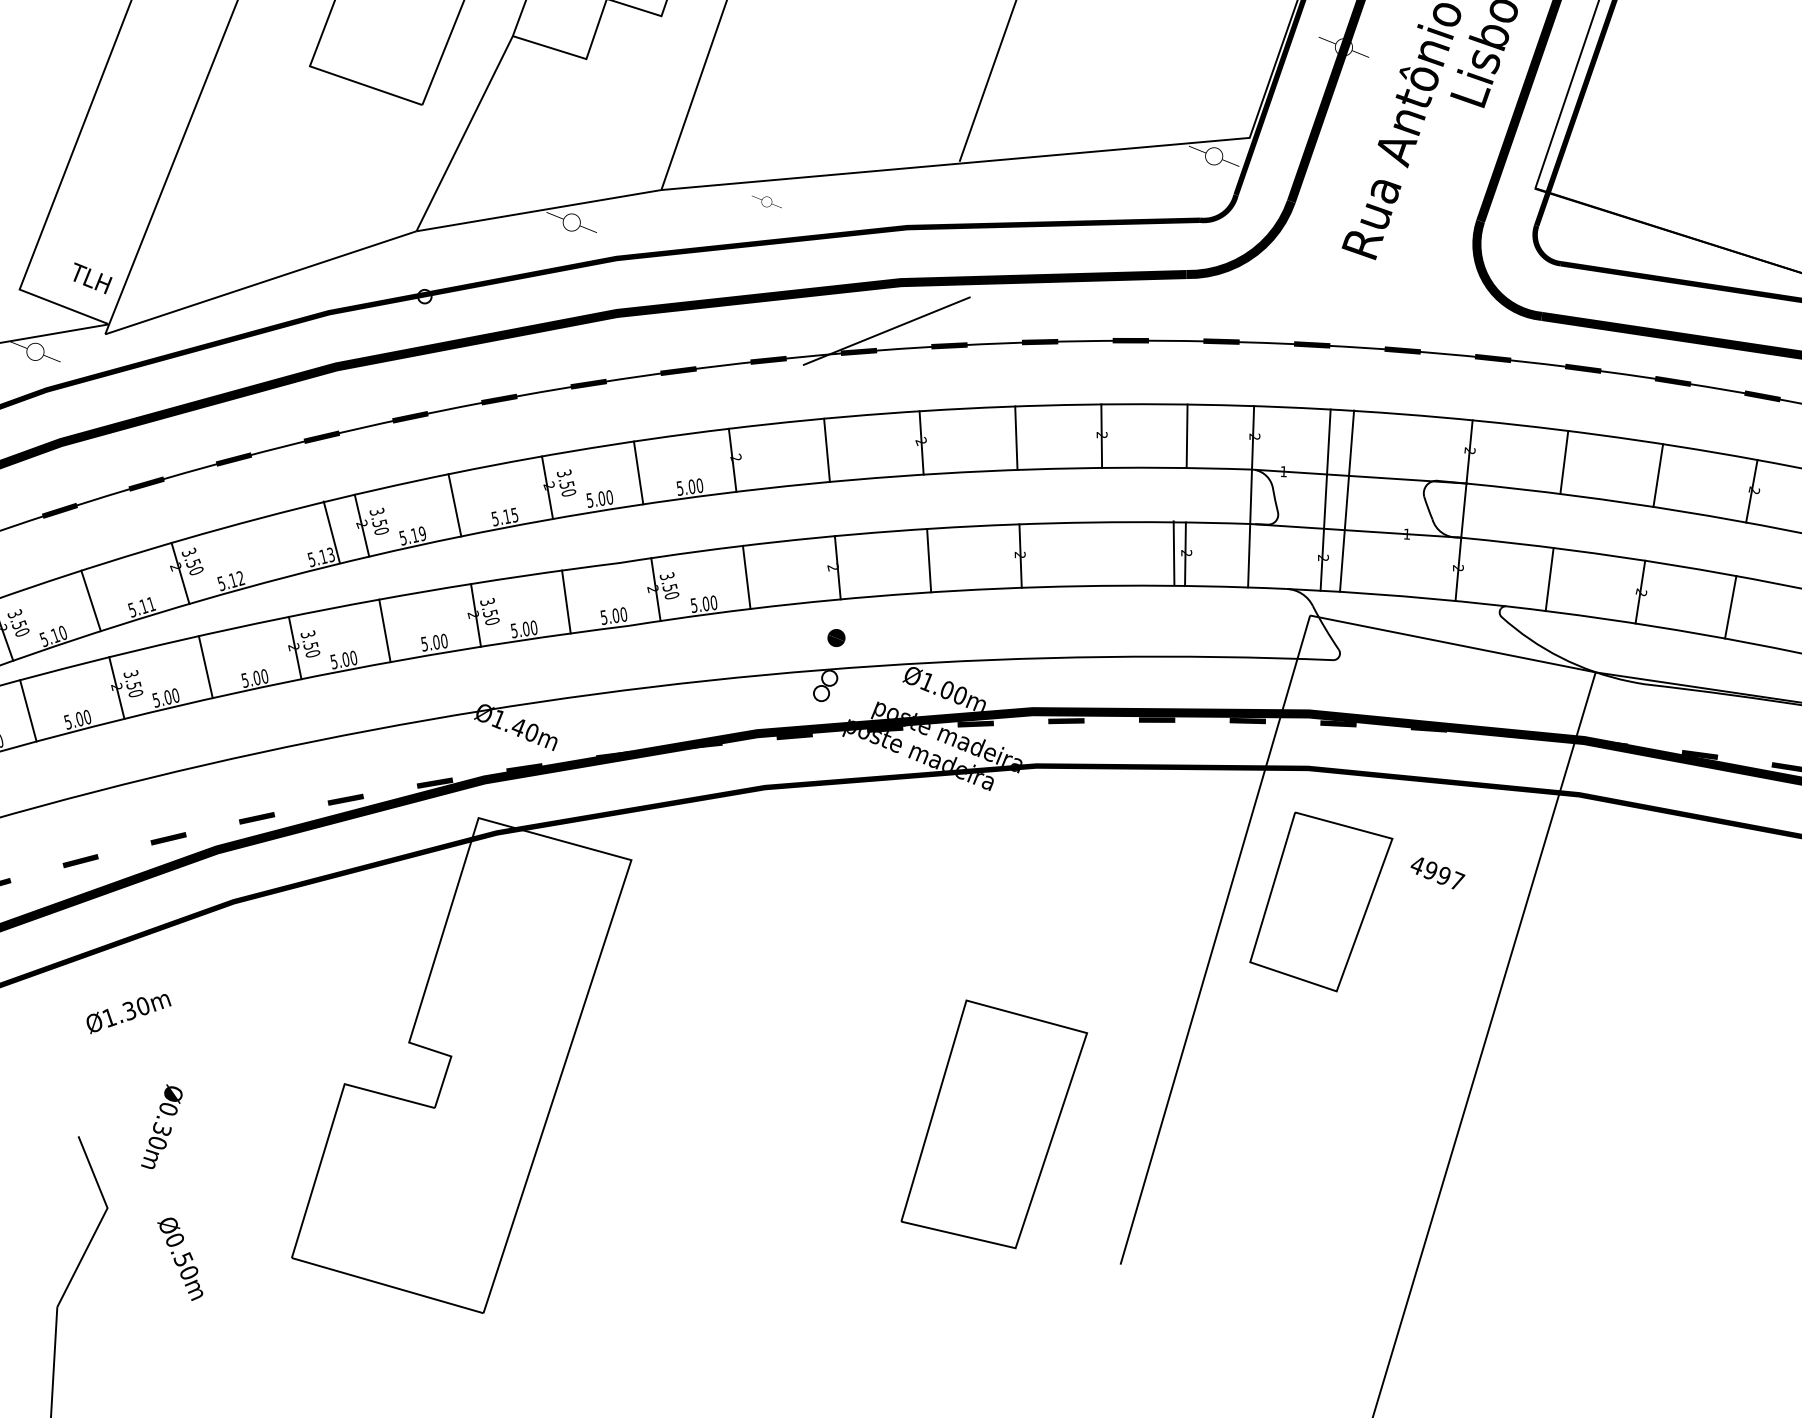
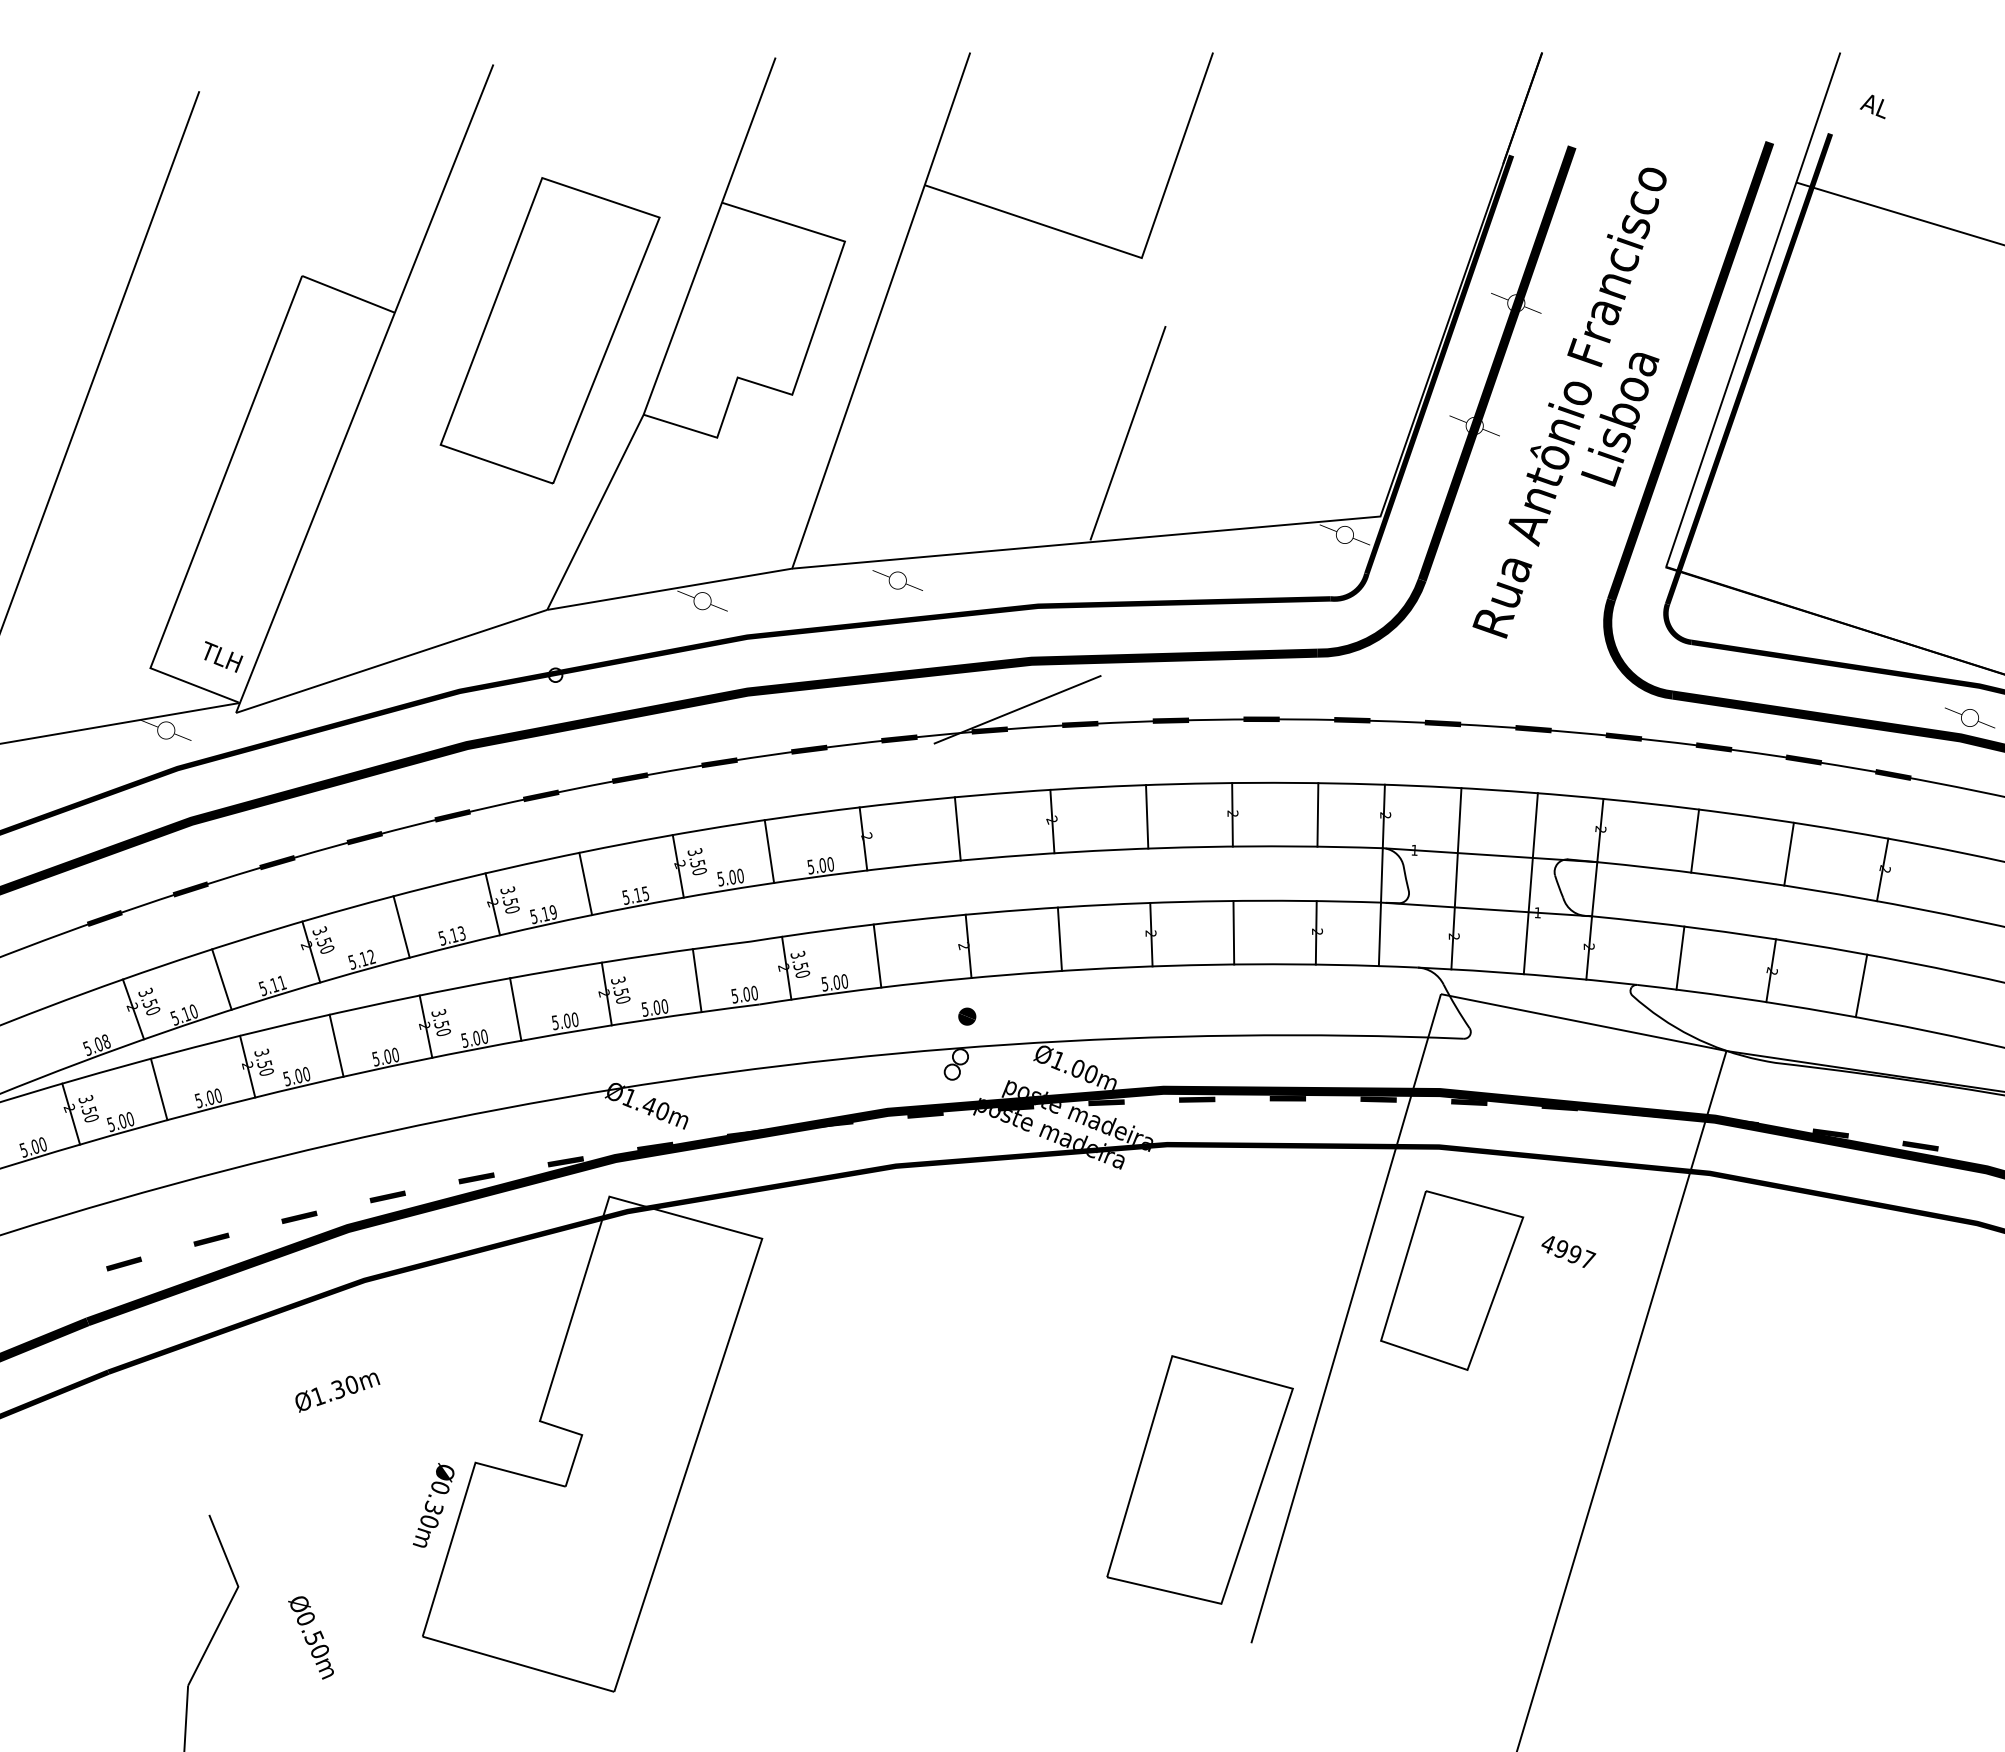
part: (766, 201) -> (897, 580), size x1.67
line: (1346, 500) -> (1530, 883), moved
line: (331, 531) -> (401, 926), moved
line: (1173, 552) -> (1233, 932), moved
text: (128, 1013) -> (337, 1392), moved
part: (993, 1123) -> (1199, 1479), moved
text: (161, 1126) -> (433, 1505), moved

